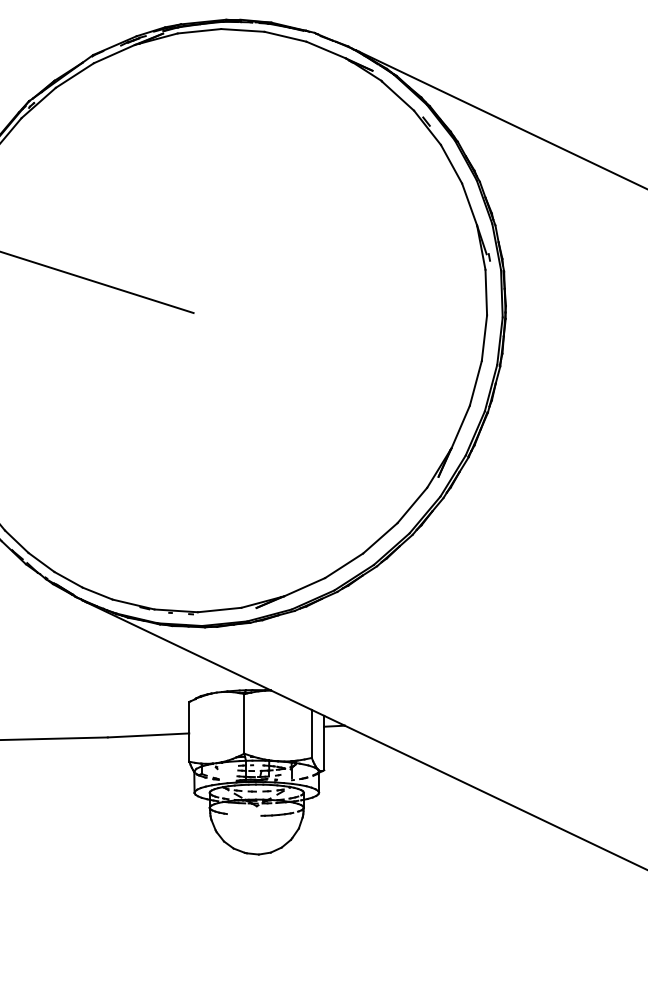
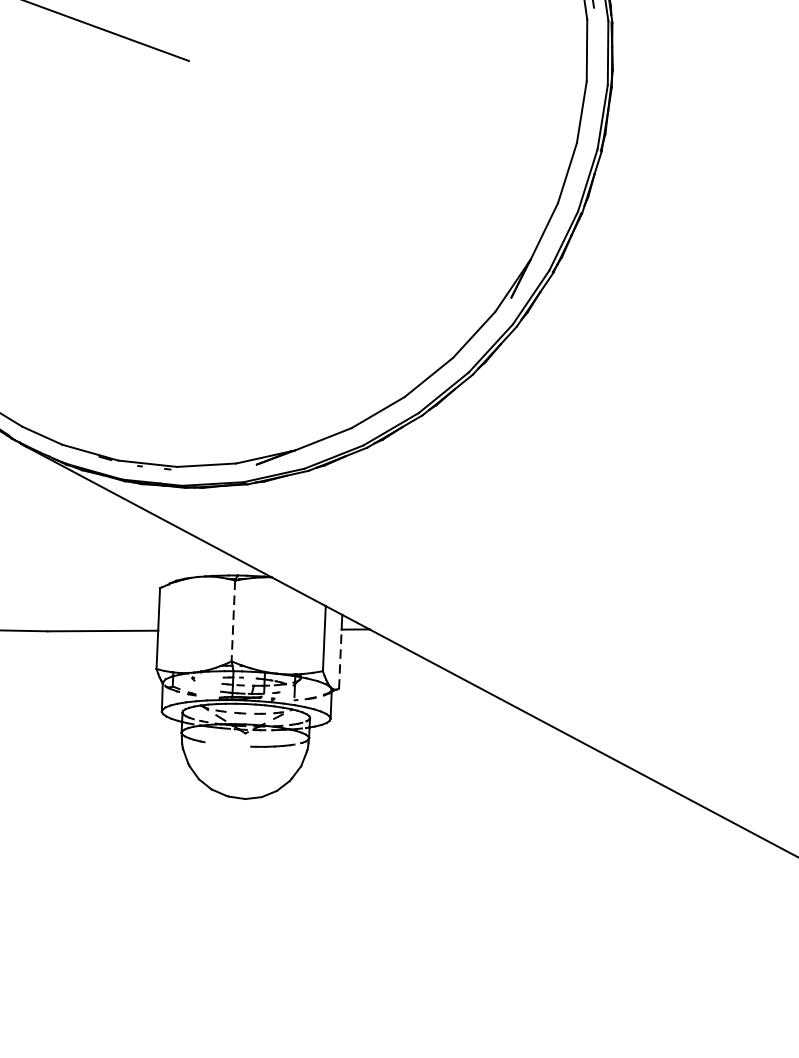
line: (244, 723) -> (233, 620), solid -> dashed
line: (324, 748) -> (340, 659), solid -> dashed

